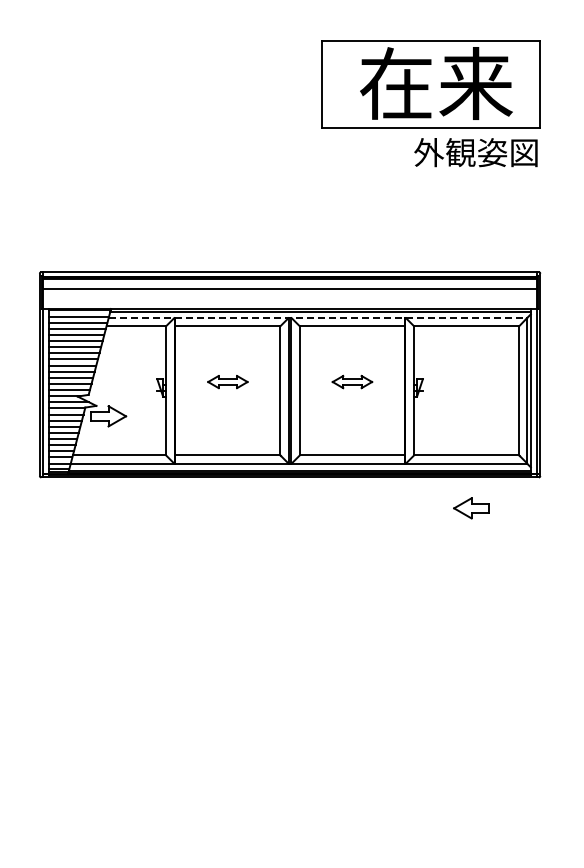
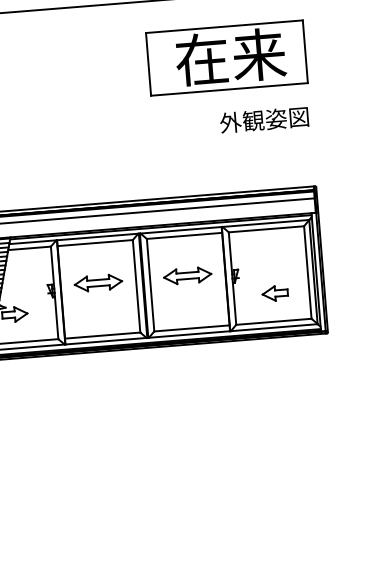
text: (475, 152) -> (264, 119), moved
line: (318, 318) -> (159, 232), dashed -> solid
part: (227, 381) -> (98, 282), size x1.67
part: (352, 381) -> (187, 275), size x1.67
part: (471, 508) -> (275, 293), moved

